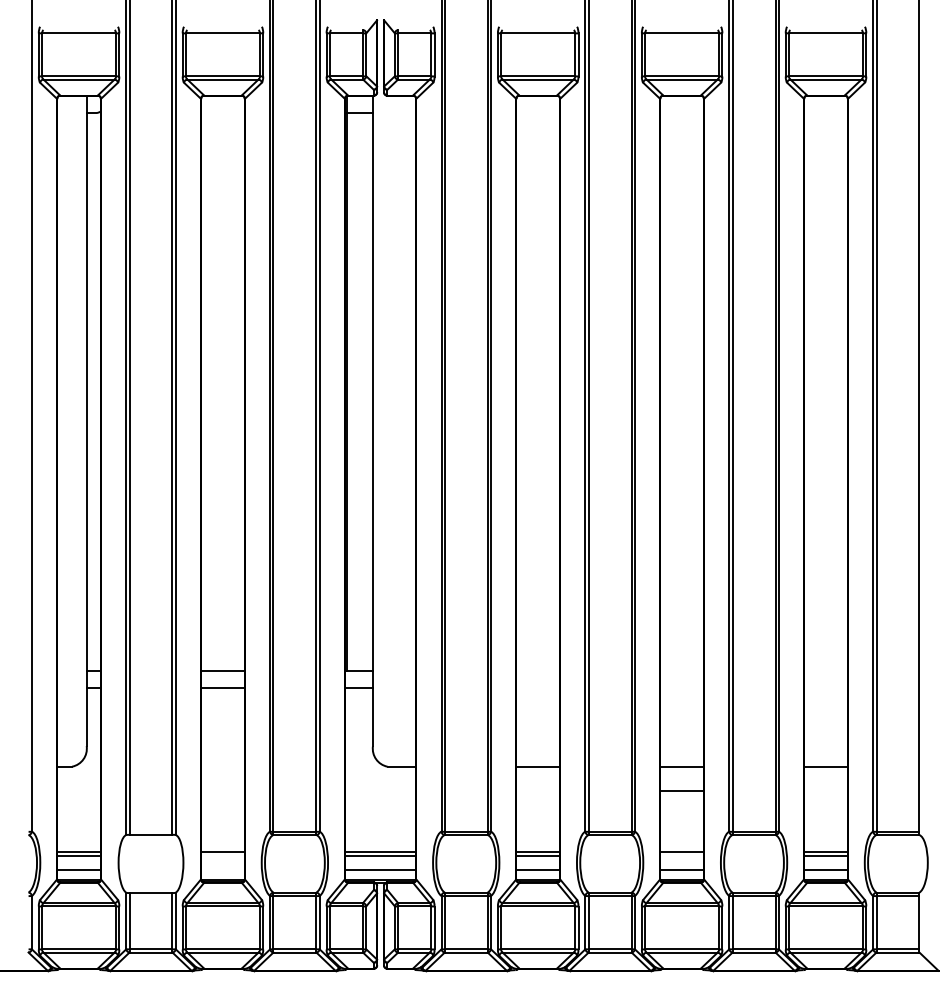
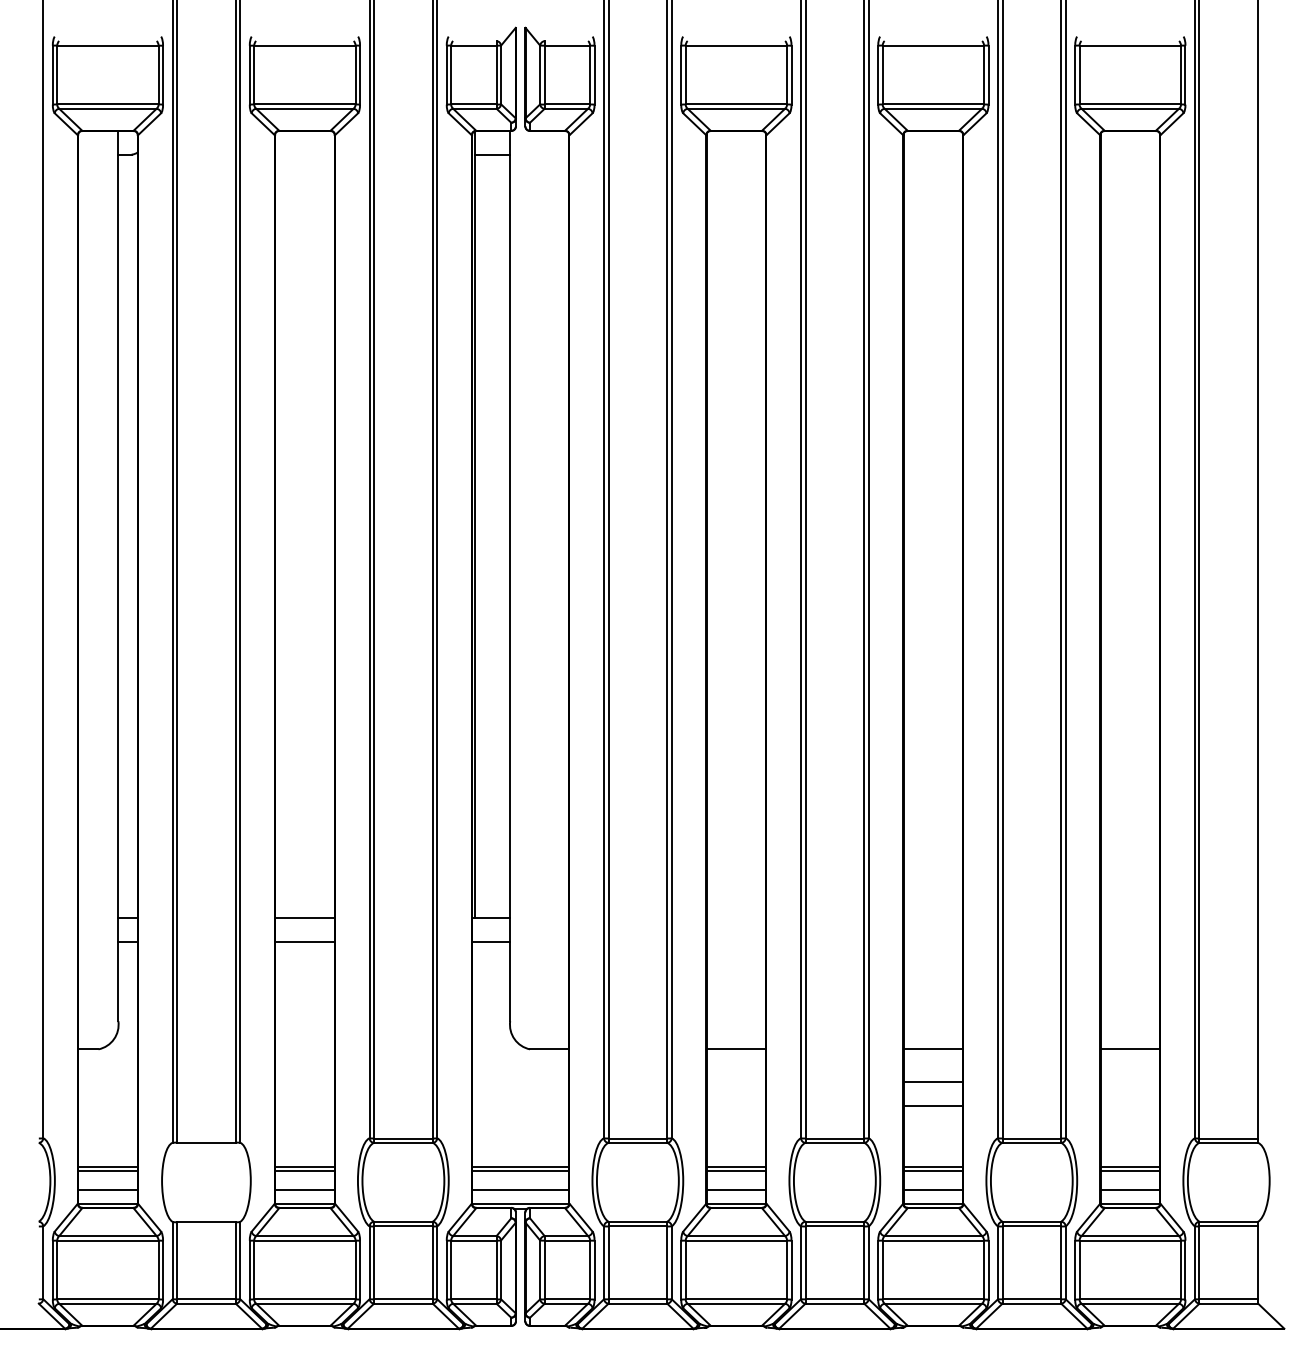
line: (682, 807) -> (933, 1105), added
line: (222, 855) -> (304, 1171), added
line: (682, 855) -> (933, 1171), added
line: (222, 869) -> (304, 1190), added

